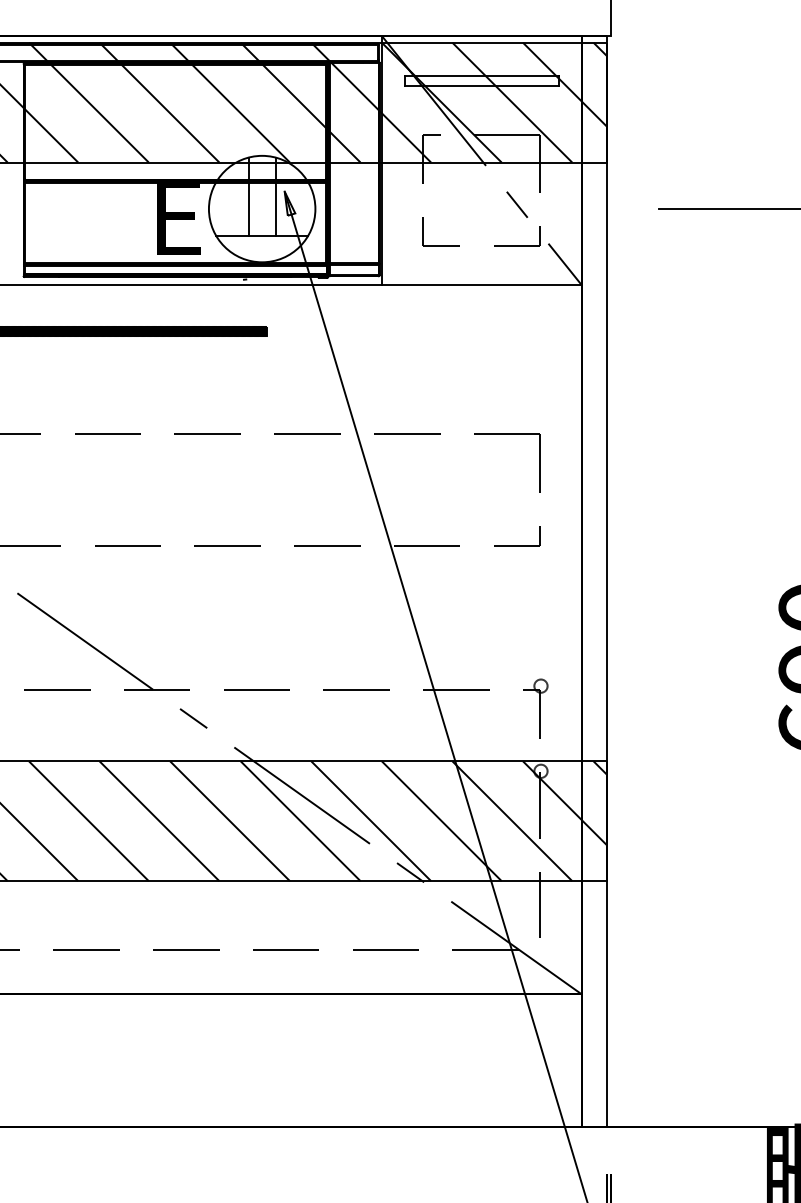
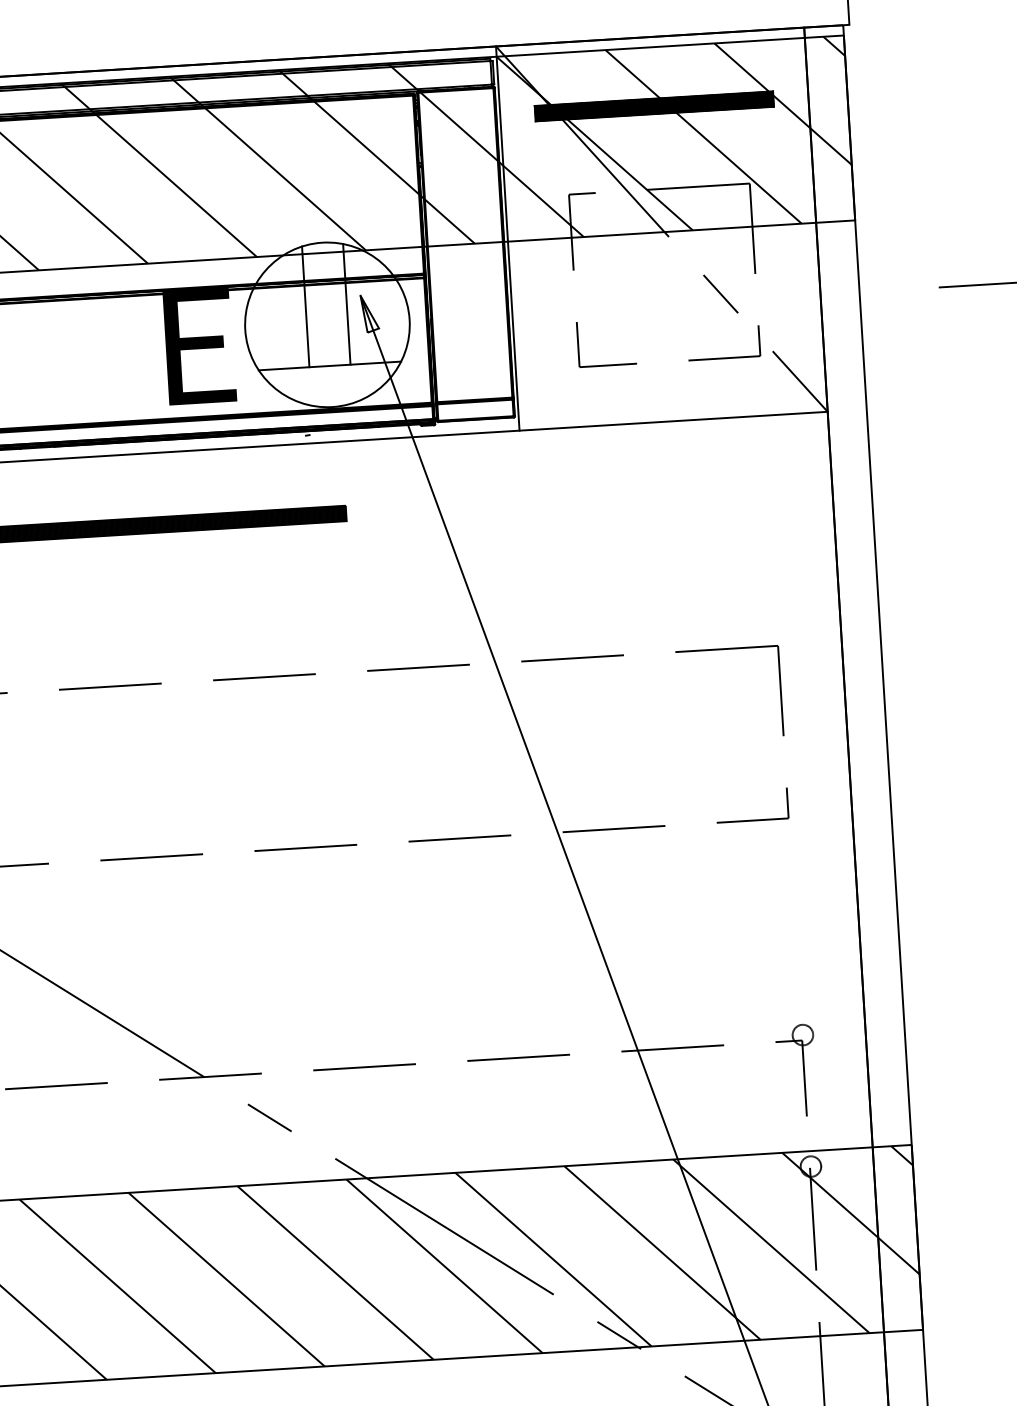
hatch: (481, 80) -> (653, 105), added

